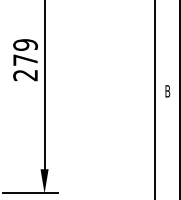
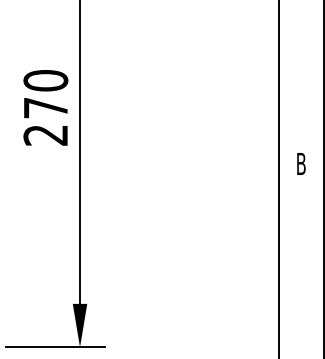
text: (25, 44) -> (45, 79), 279 -> 270

